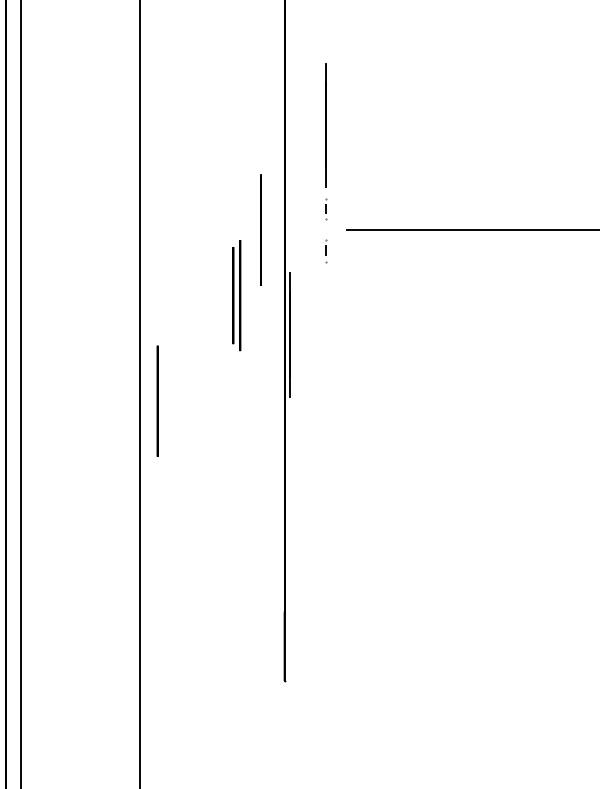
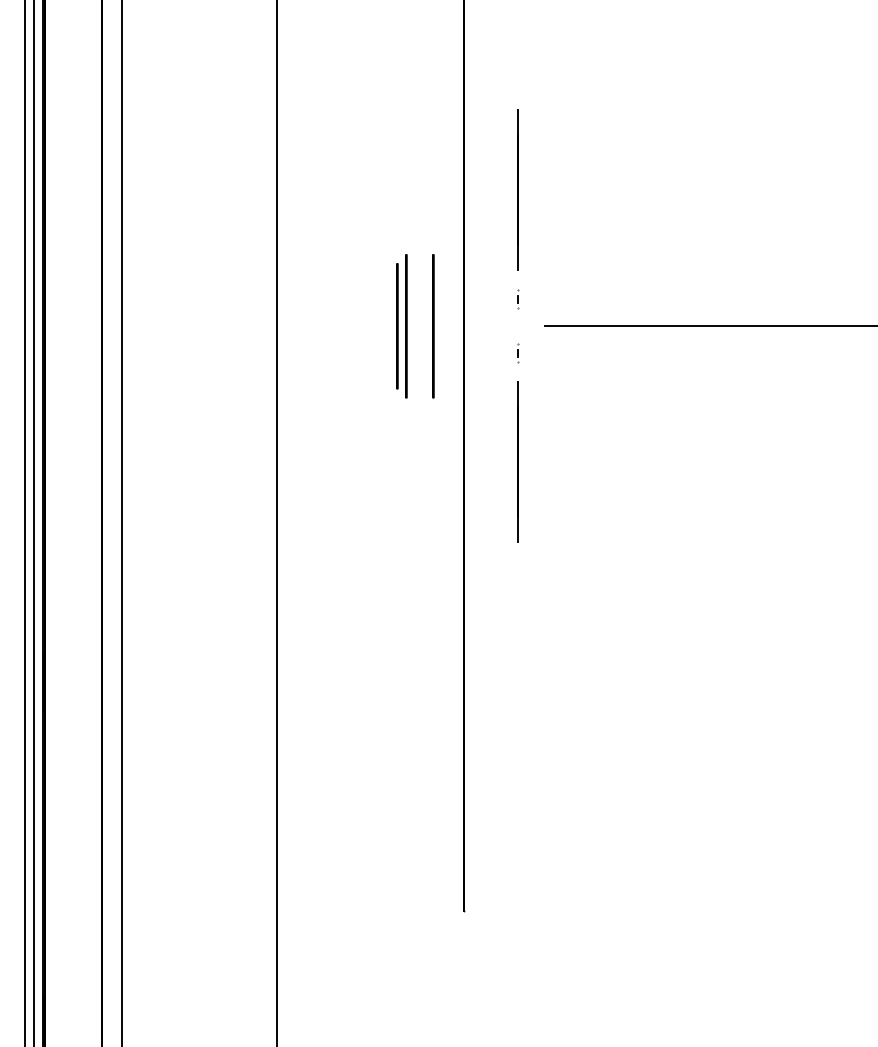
part: (326, 209) -> (518, 299), size x0.71
part: (326, 251) -> (518, 353), size x0.62
part: (236, 295) -> (401, 326), moved
line: (289, 334) -> (517, 461), moved
circle: (157, 401) -> (299, 548), removed

